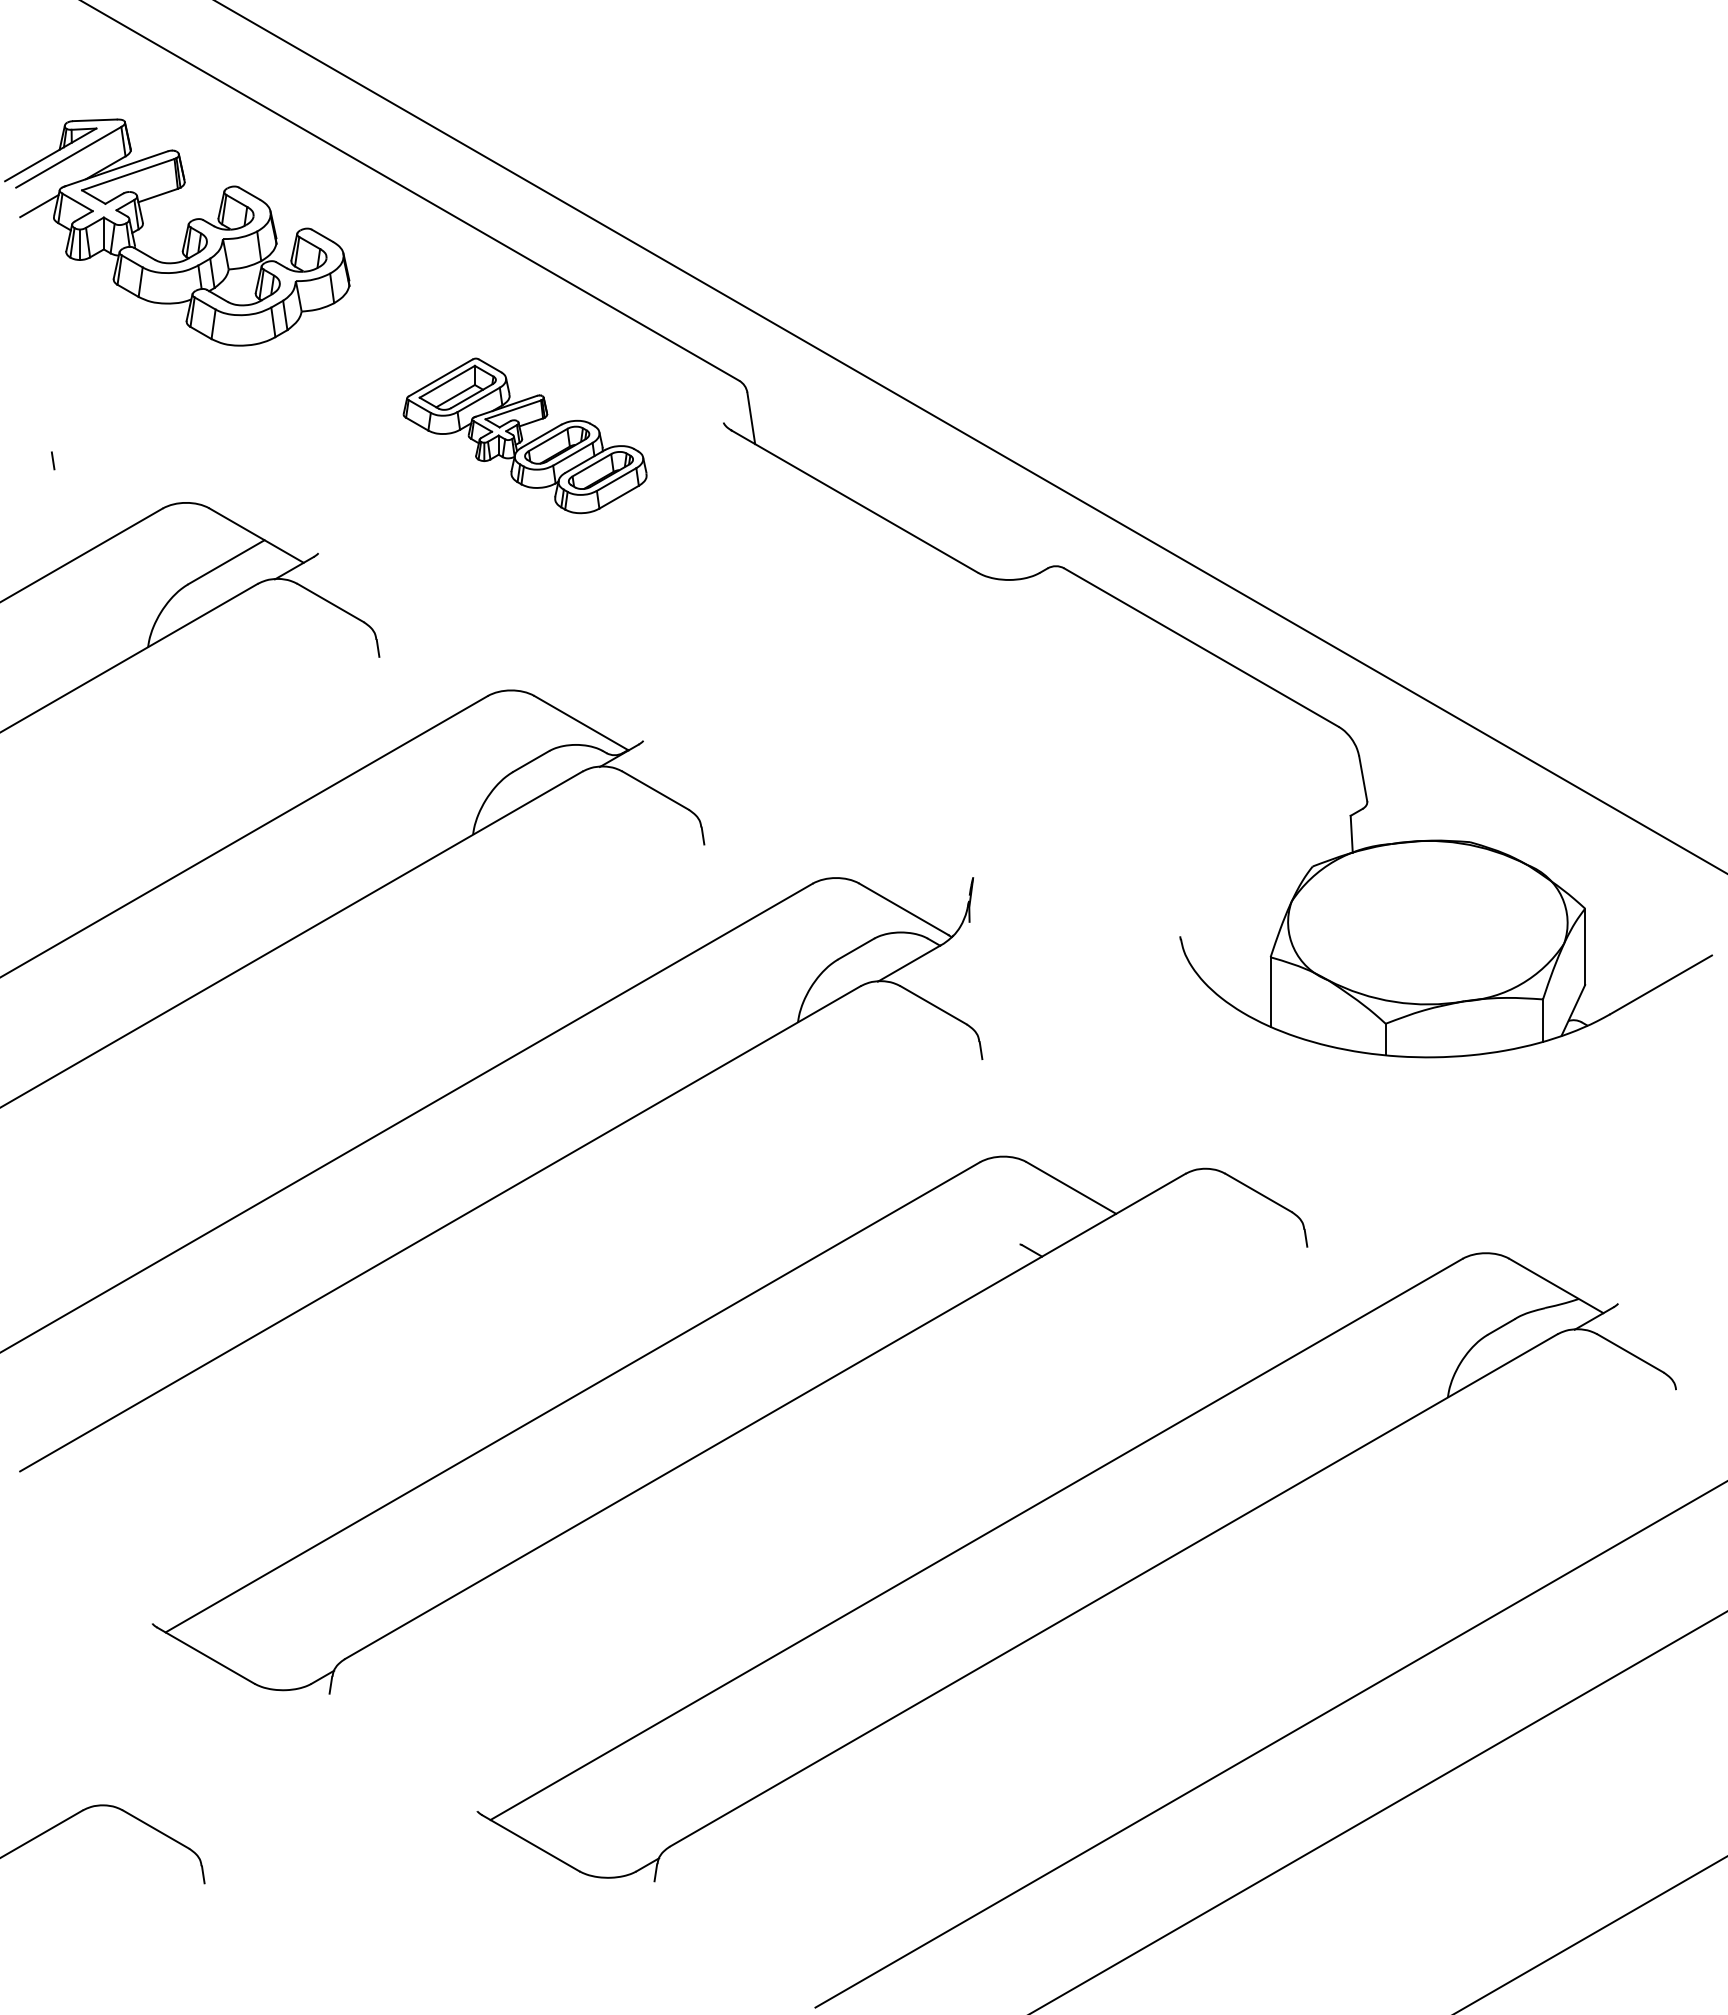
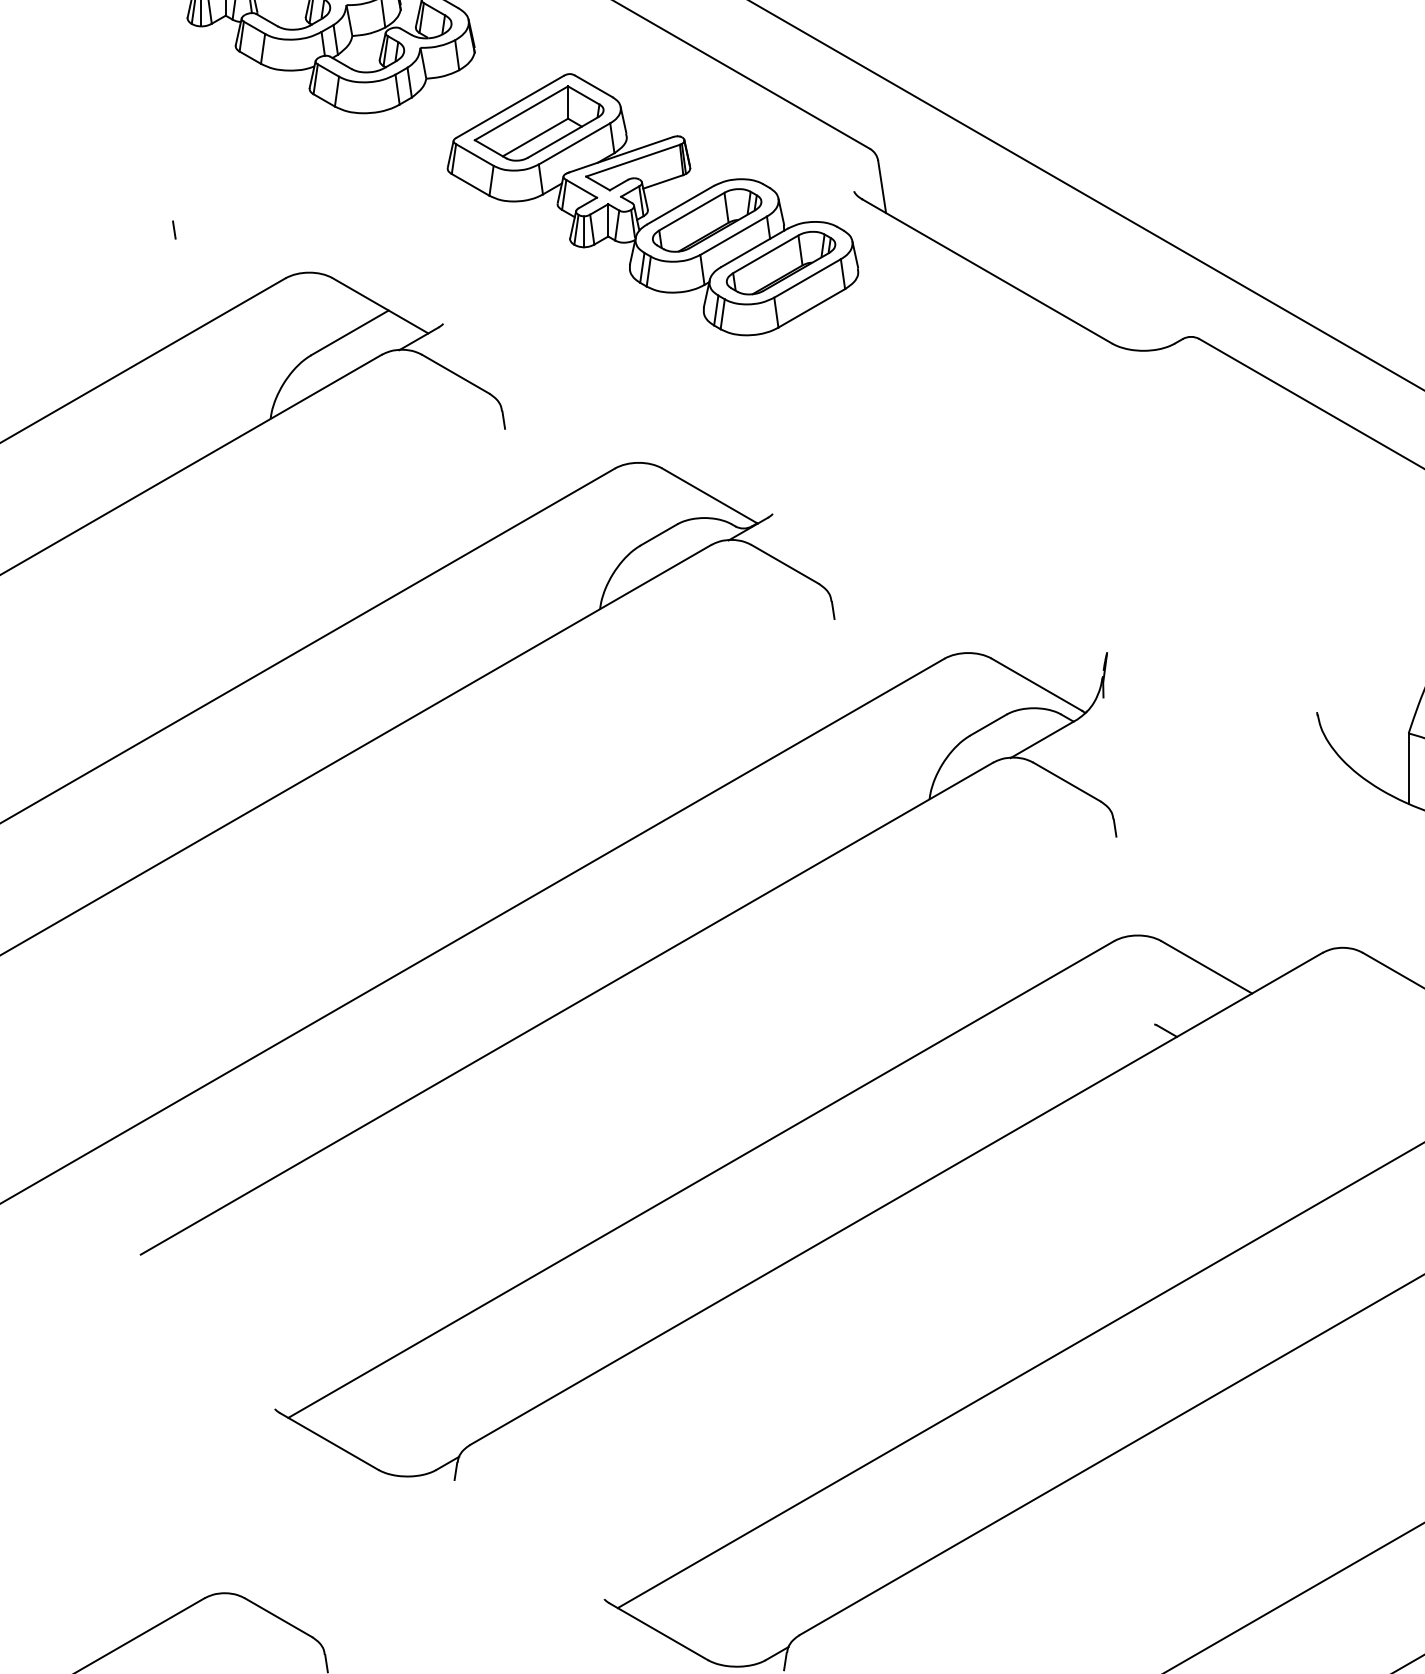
part: (524, 435) -> (652, 204), size x1.67

